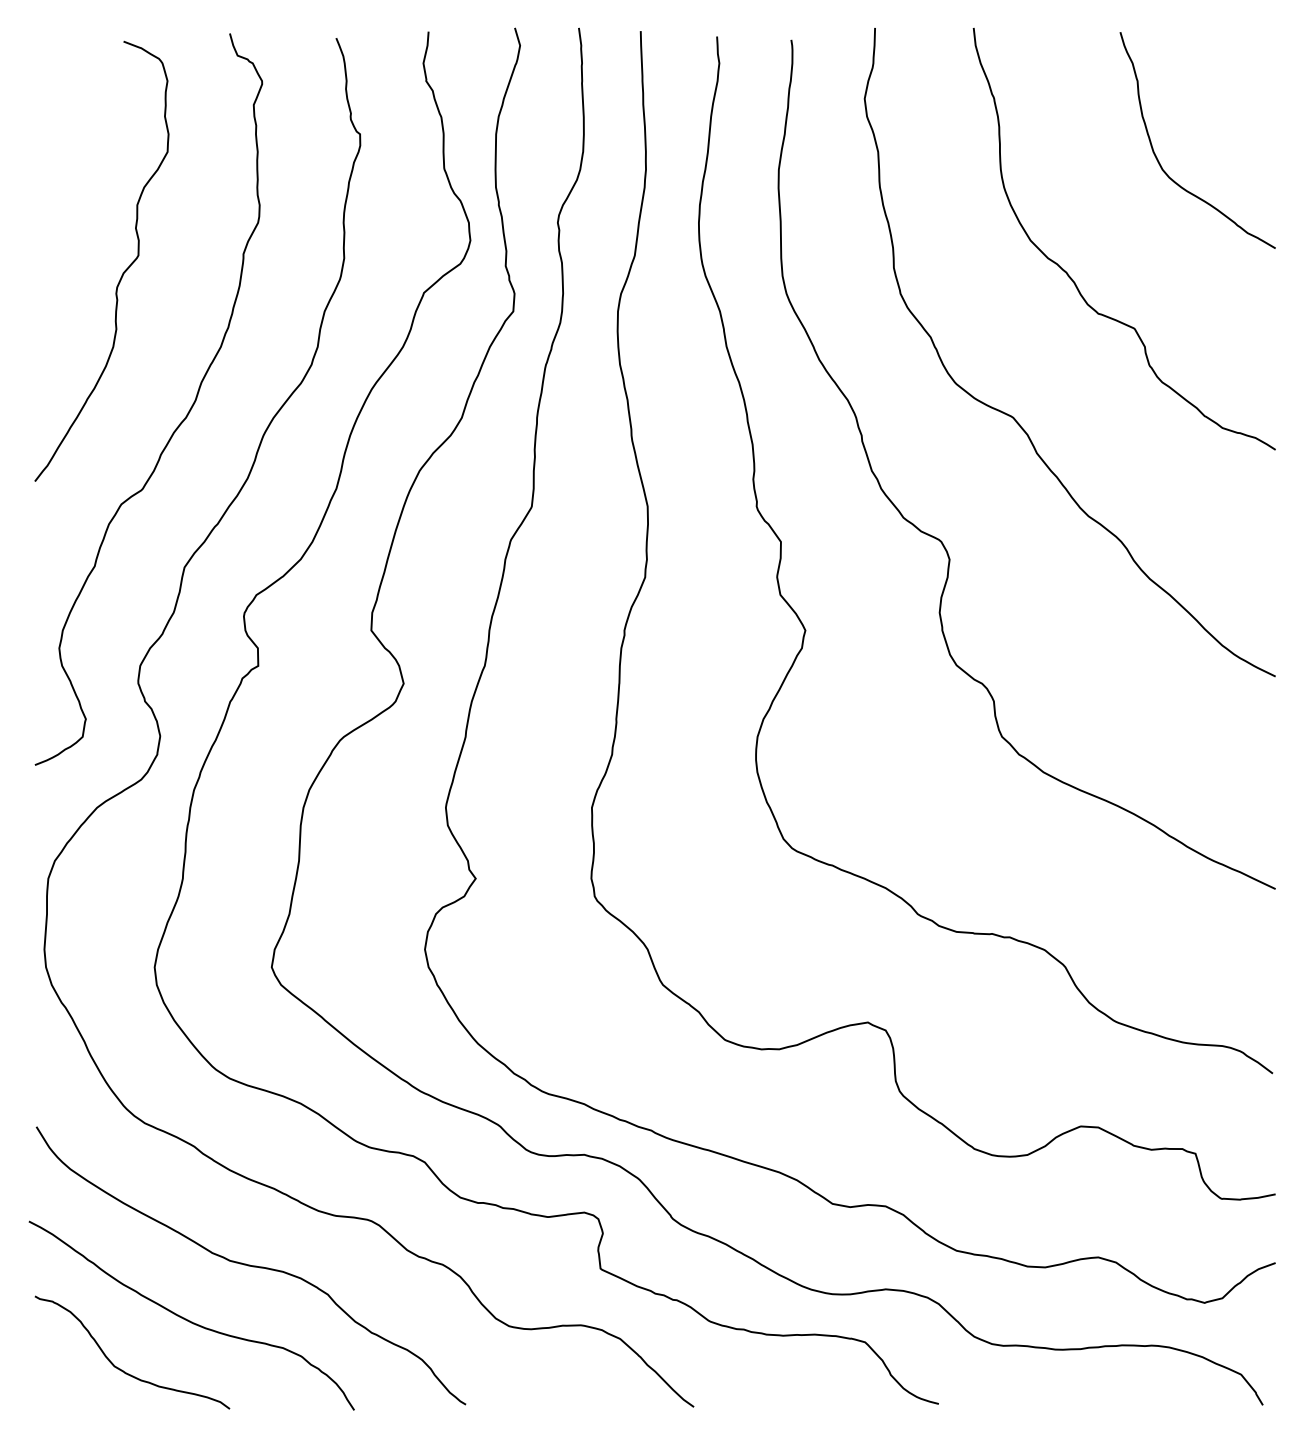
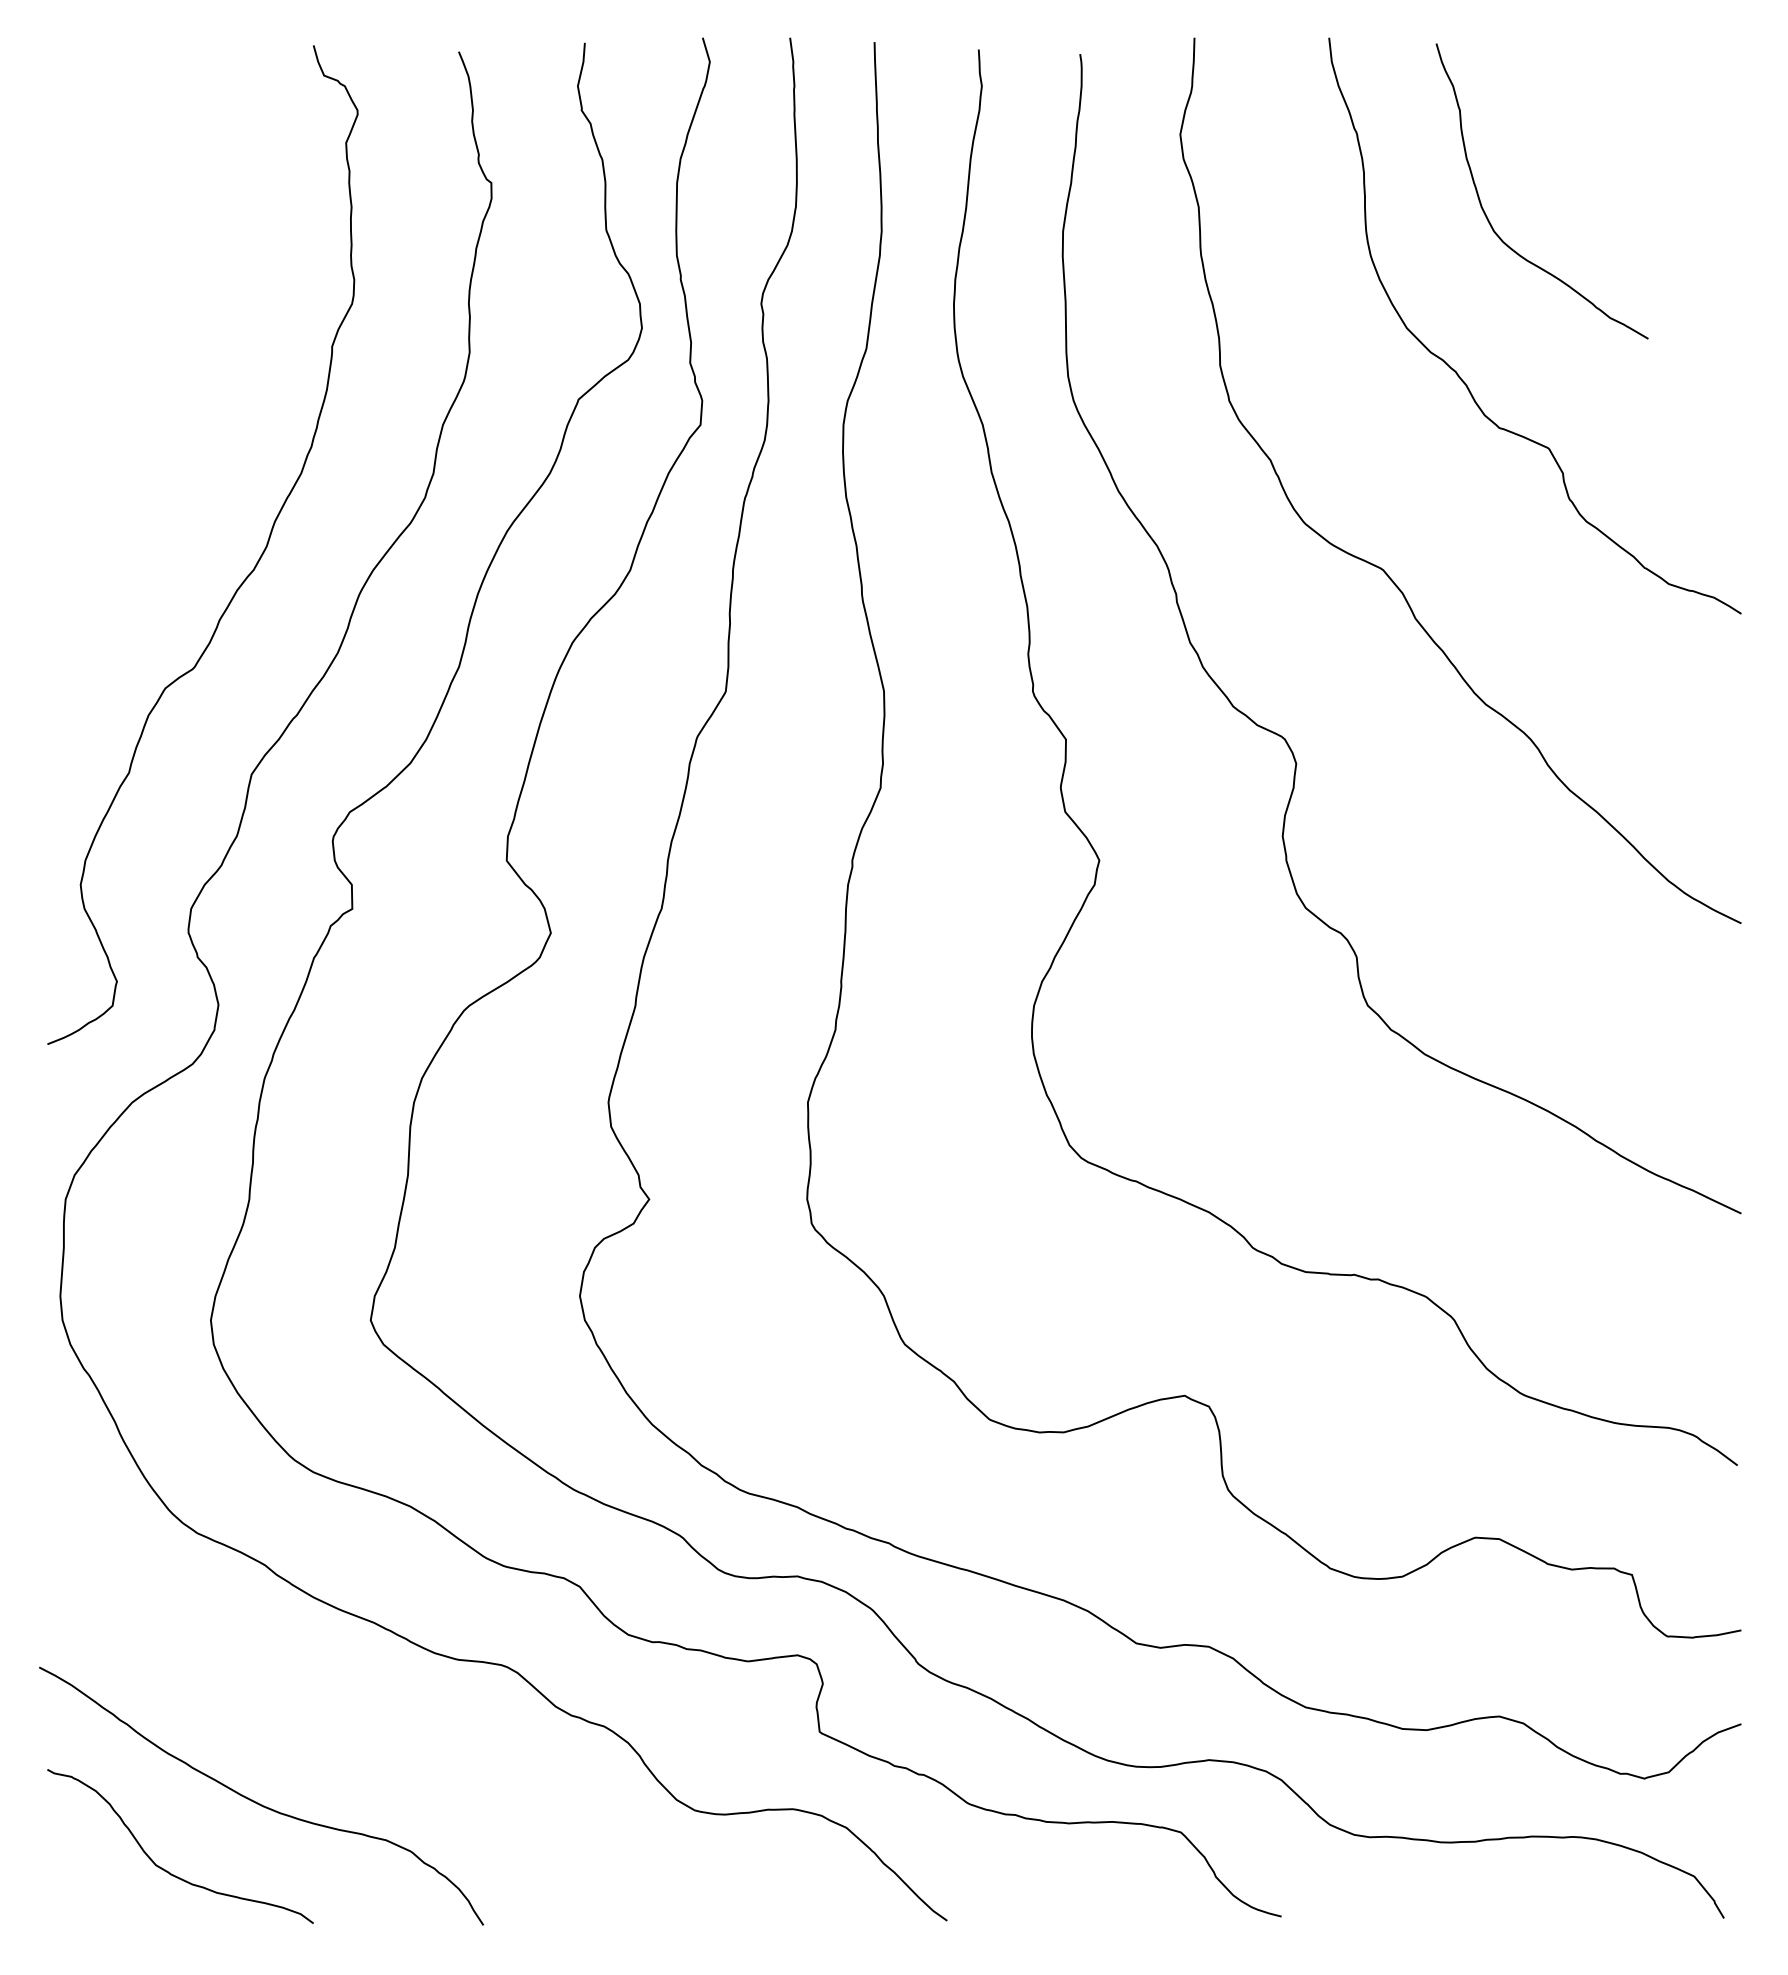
curve: (1158, 160) -> (1488, 218), moved
curve: (122, 273) -> (167, 372), removed
curve: (251, 1266) -> (342, 1728), removed

